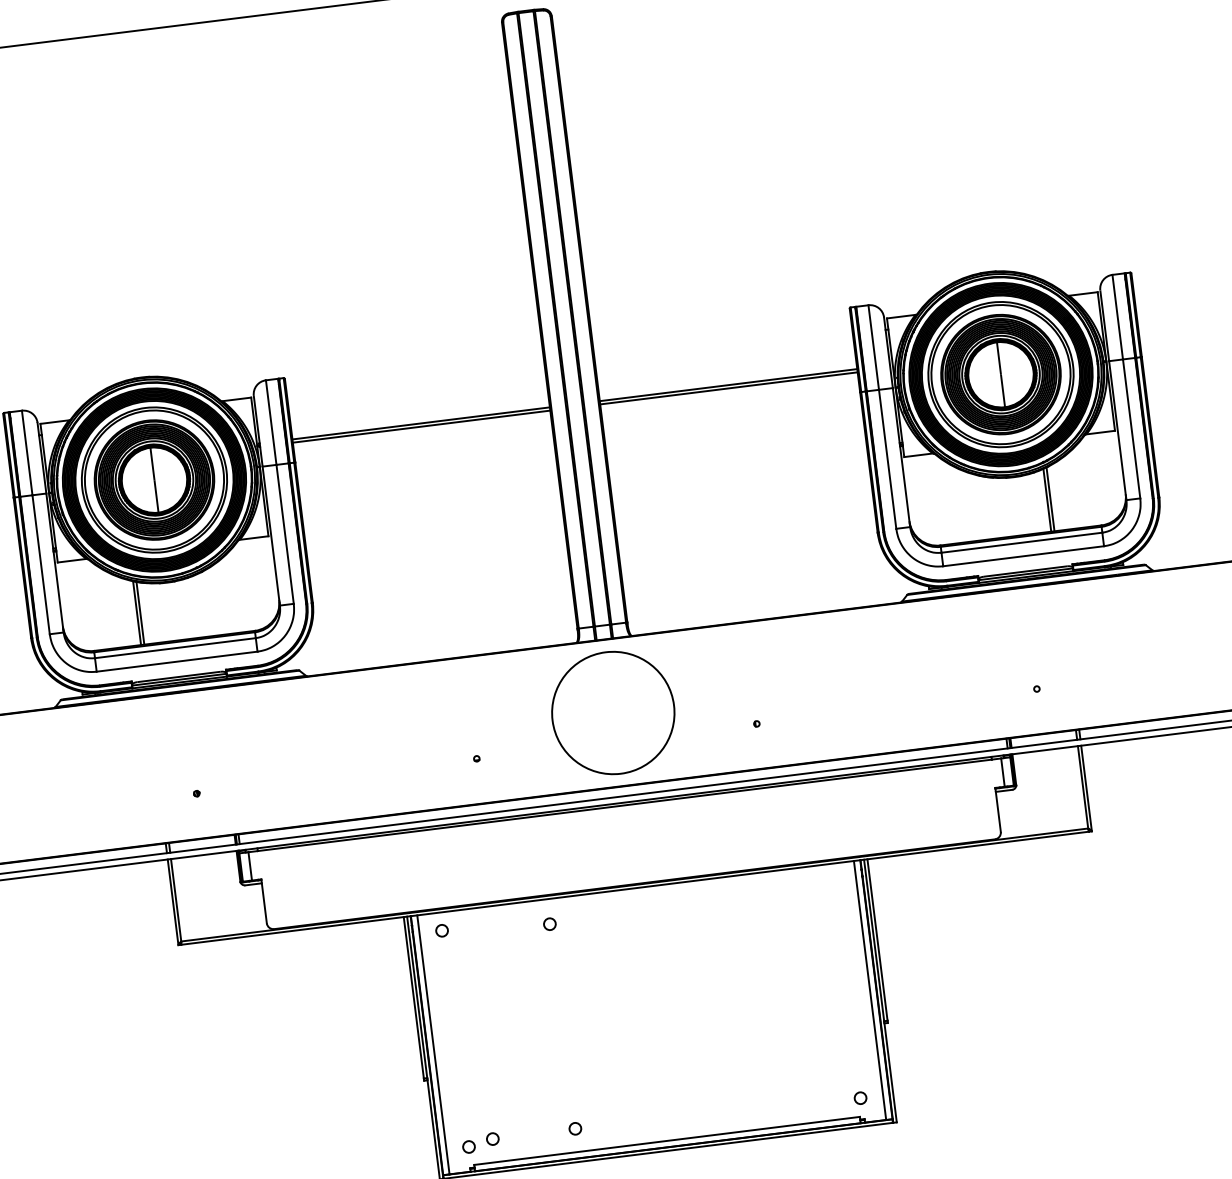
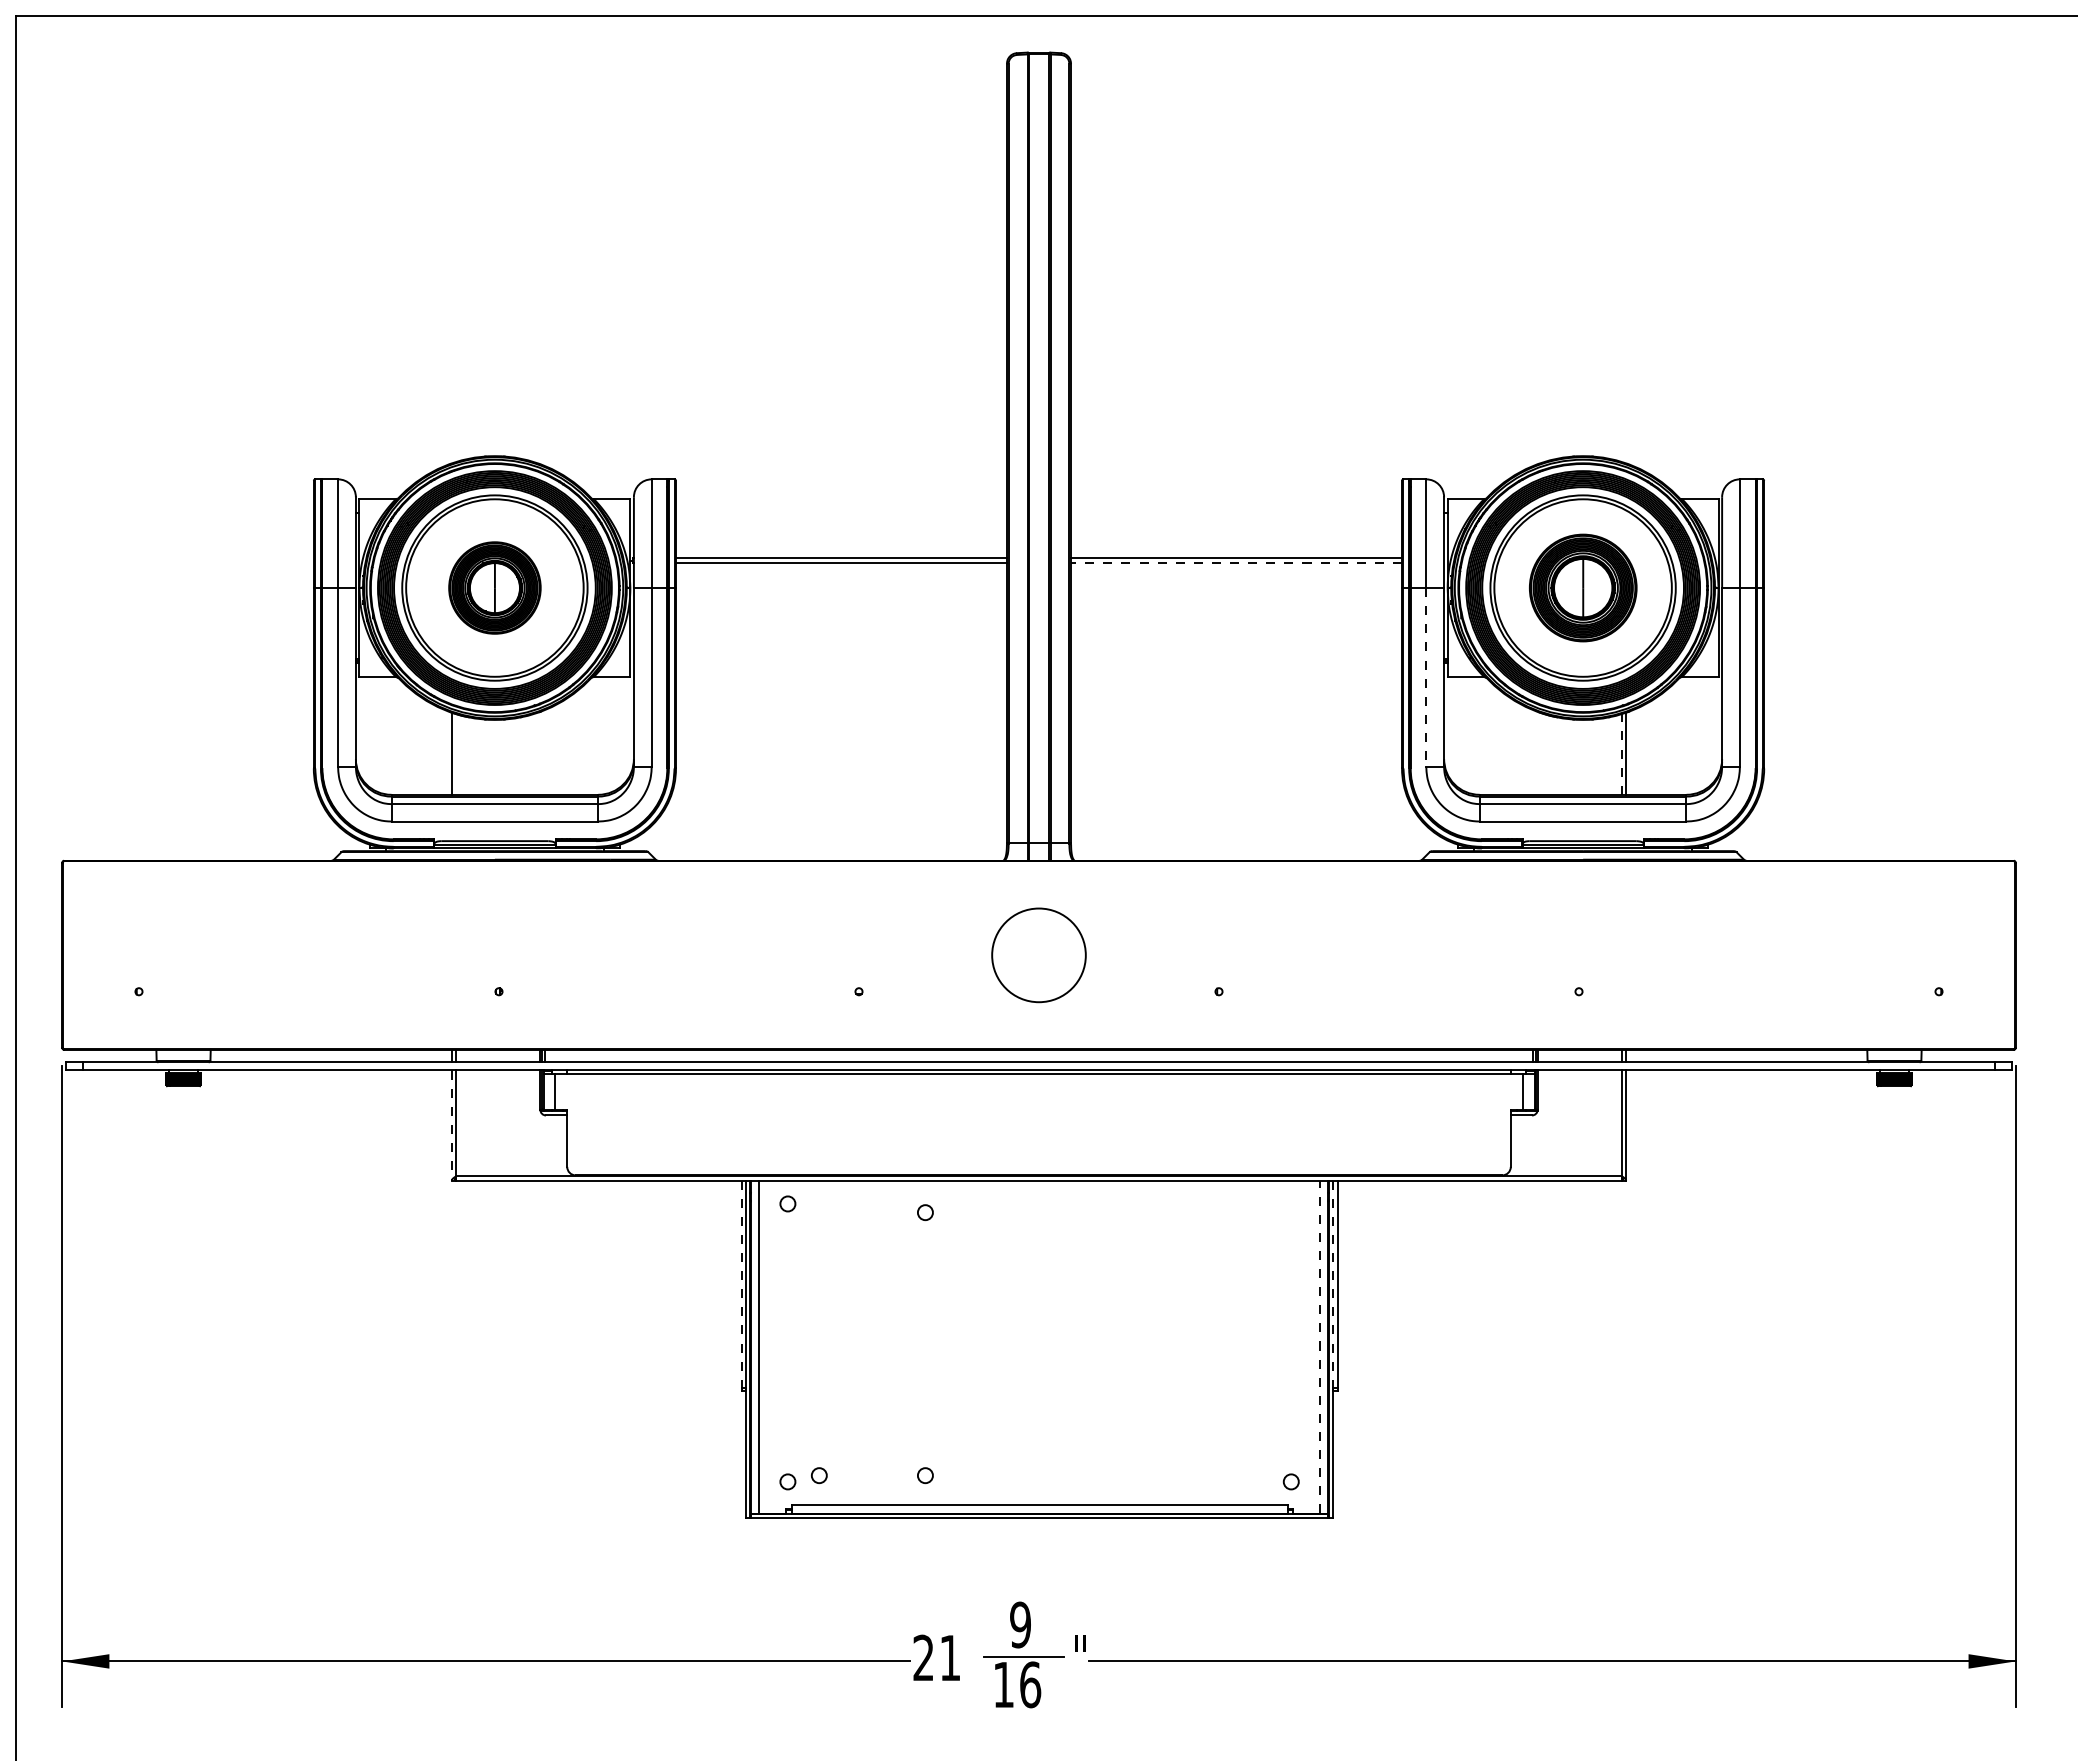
part: (1001, 374) -> (1583, 587), size x0.7
line: (728, 388) -> (1236, 562), solid -> dashed
line: (887, 459) -> (1426, 677), solid -> dashed
part: (154, 479) -> (494, 587), size x0.6
line: (1046, 499) -> (1621, 753), solid -> dashed
line: (140, 613) -> (456, 754), removed
circle: (612, 713) -> (1038, 955), size x0.6
line: (172, 903) -> (451, 1126), solid -> dashed
line: (874, 940) -> (1333, 1284), solid -> dashed
line: (870, 990) -> (1320, 1346), solid -> dashed
line: (413, 997) -> (741, 1284), solid -> dashed

